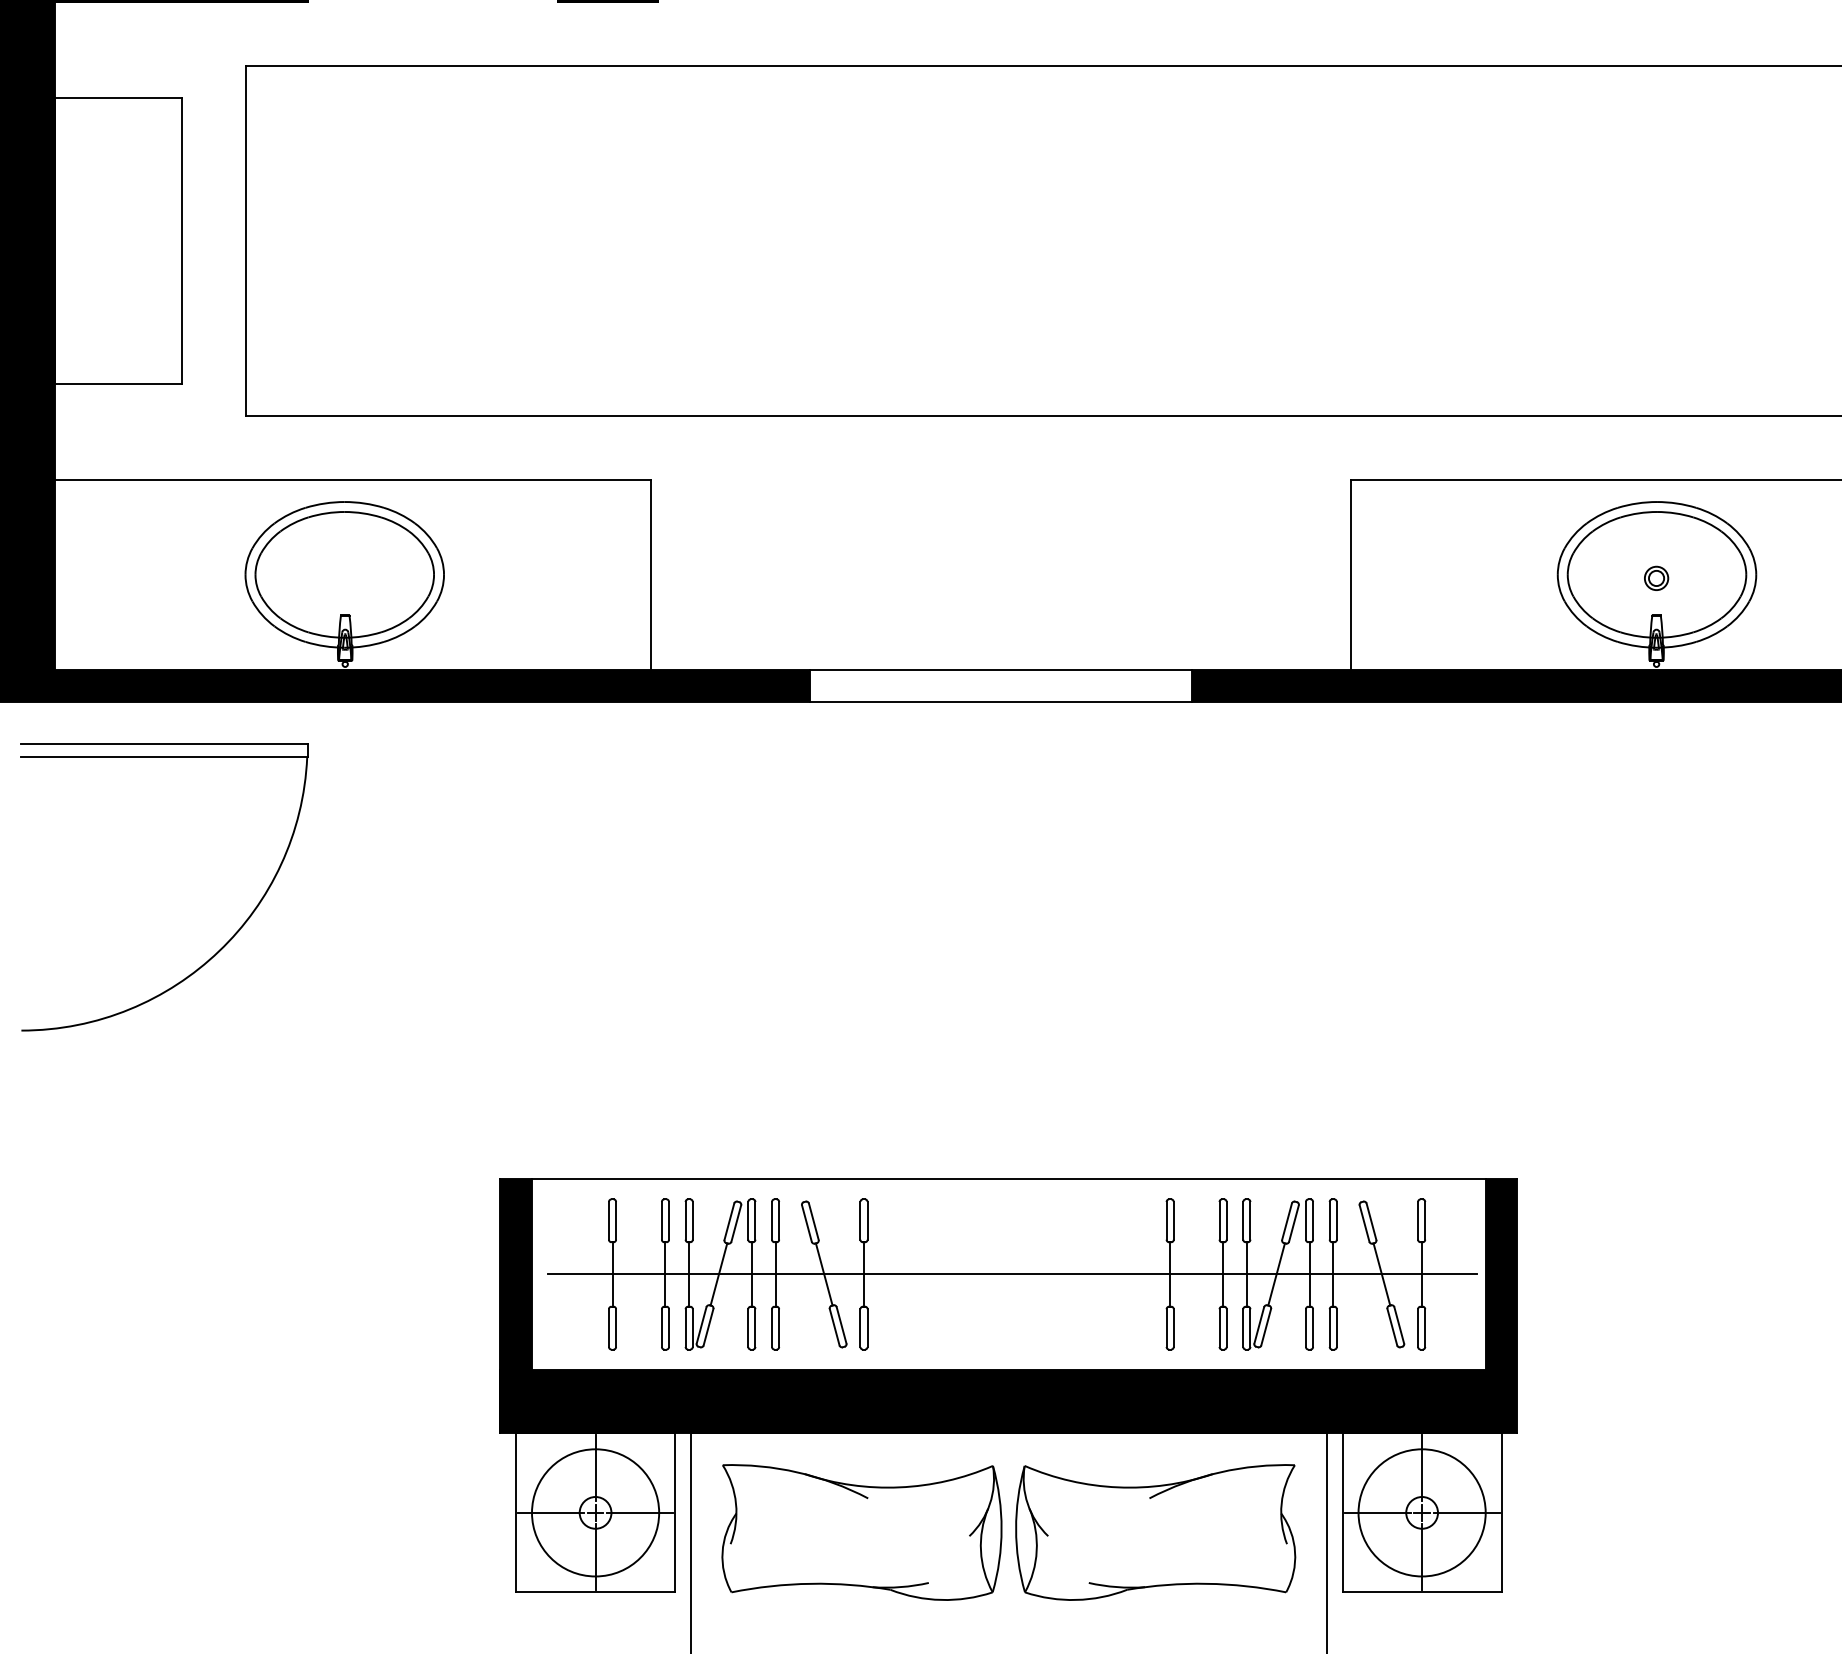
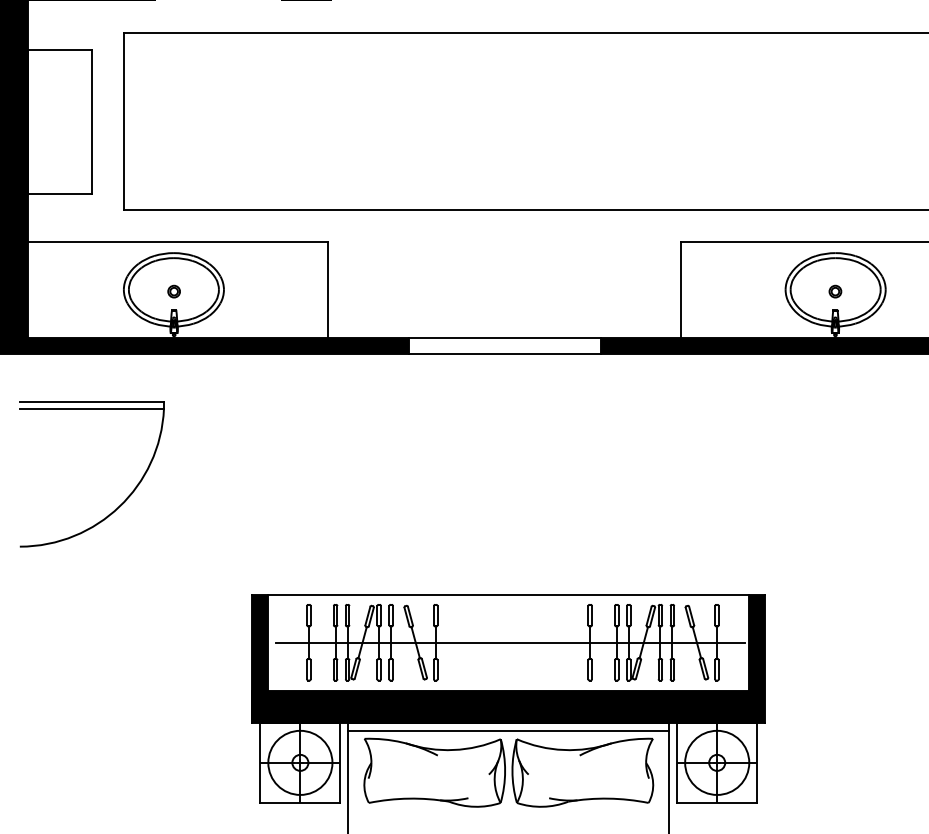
part: (343, 578) -> (173, 291), added
part: (222, 944) -> (121, 503), moved
line: (1008, 1448) -> (508, 730), added

